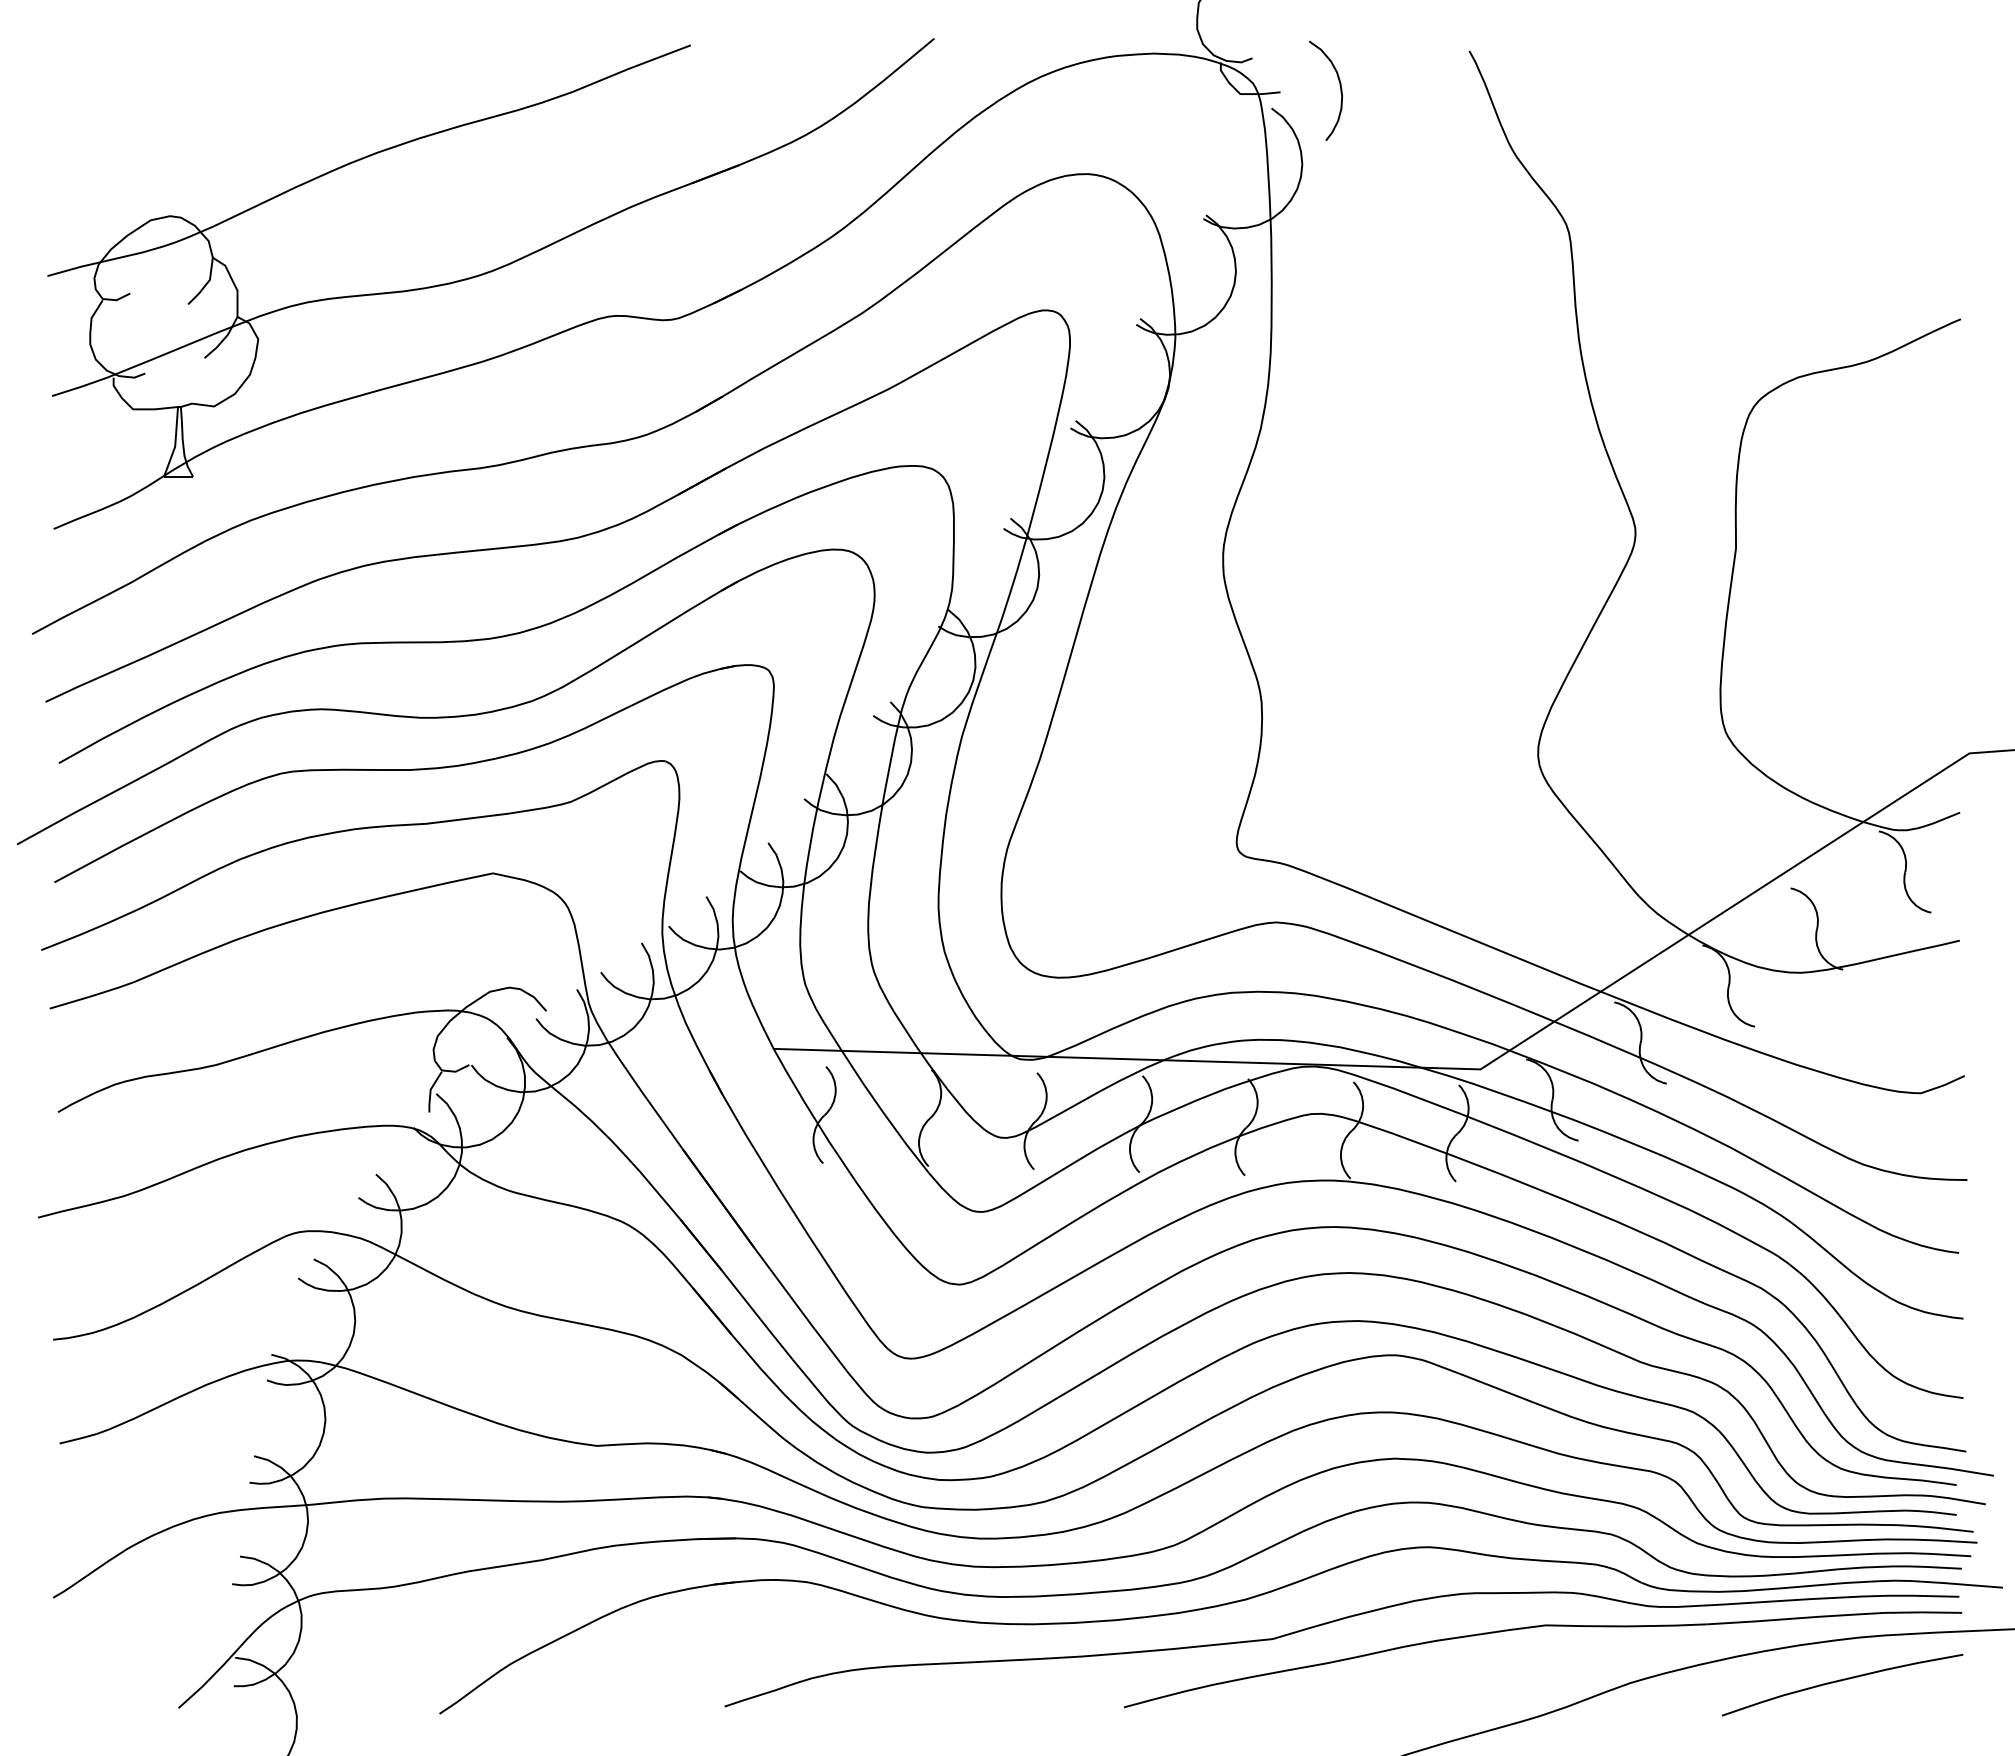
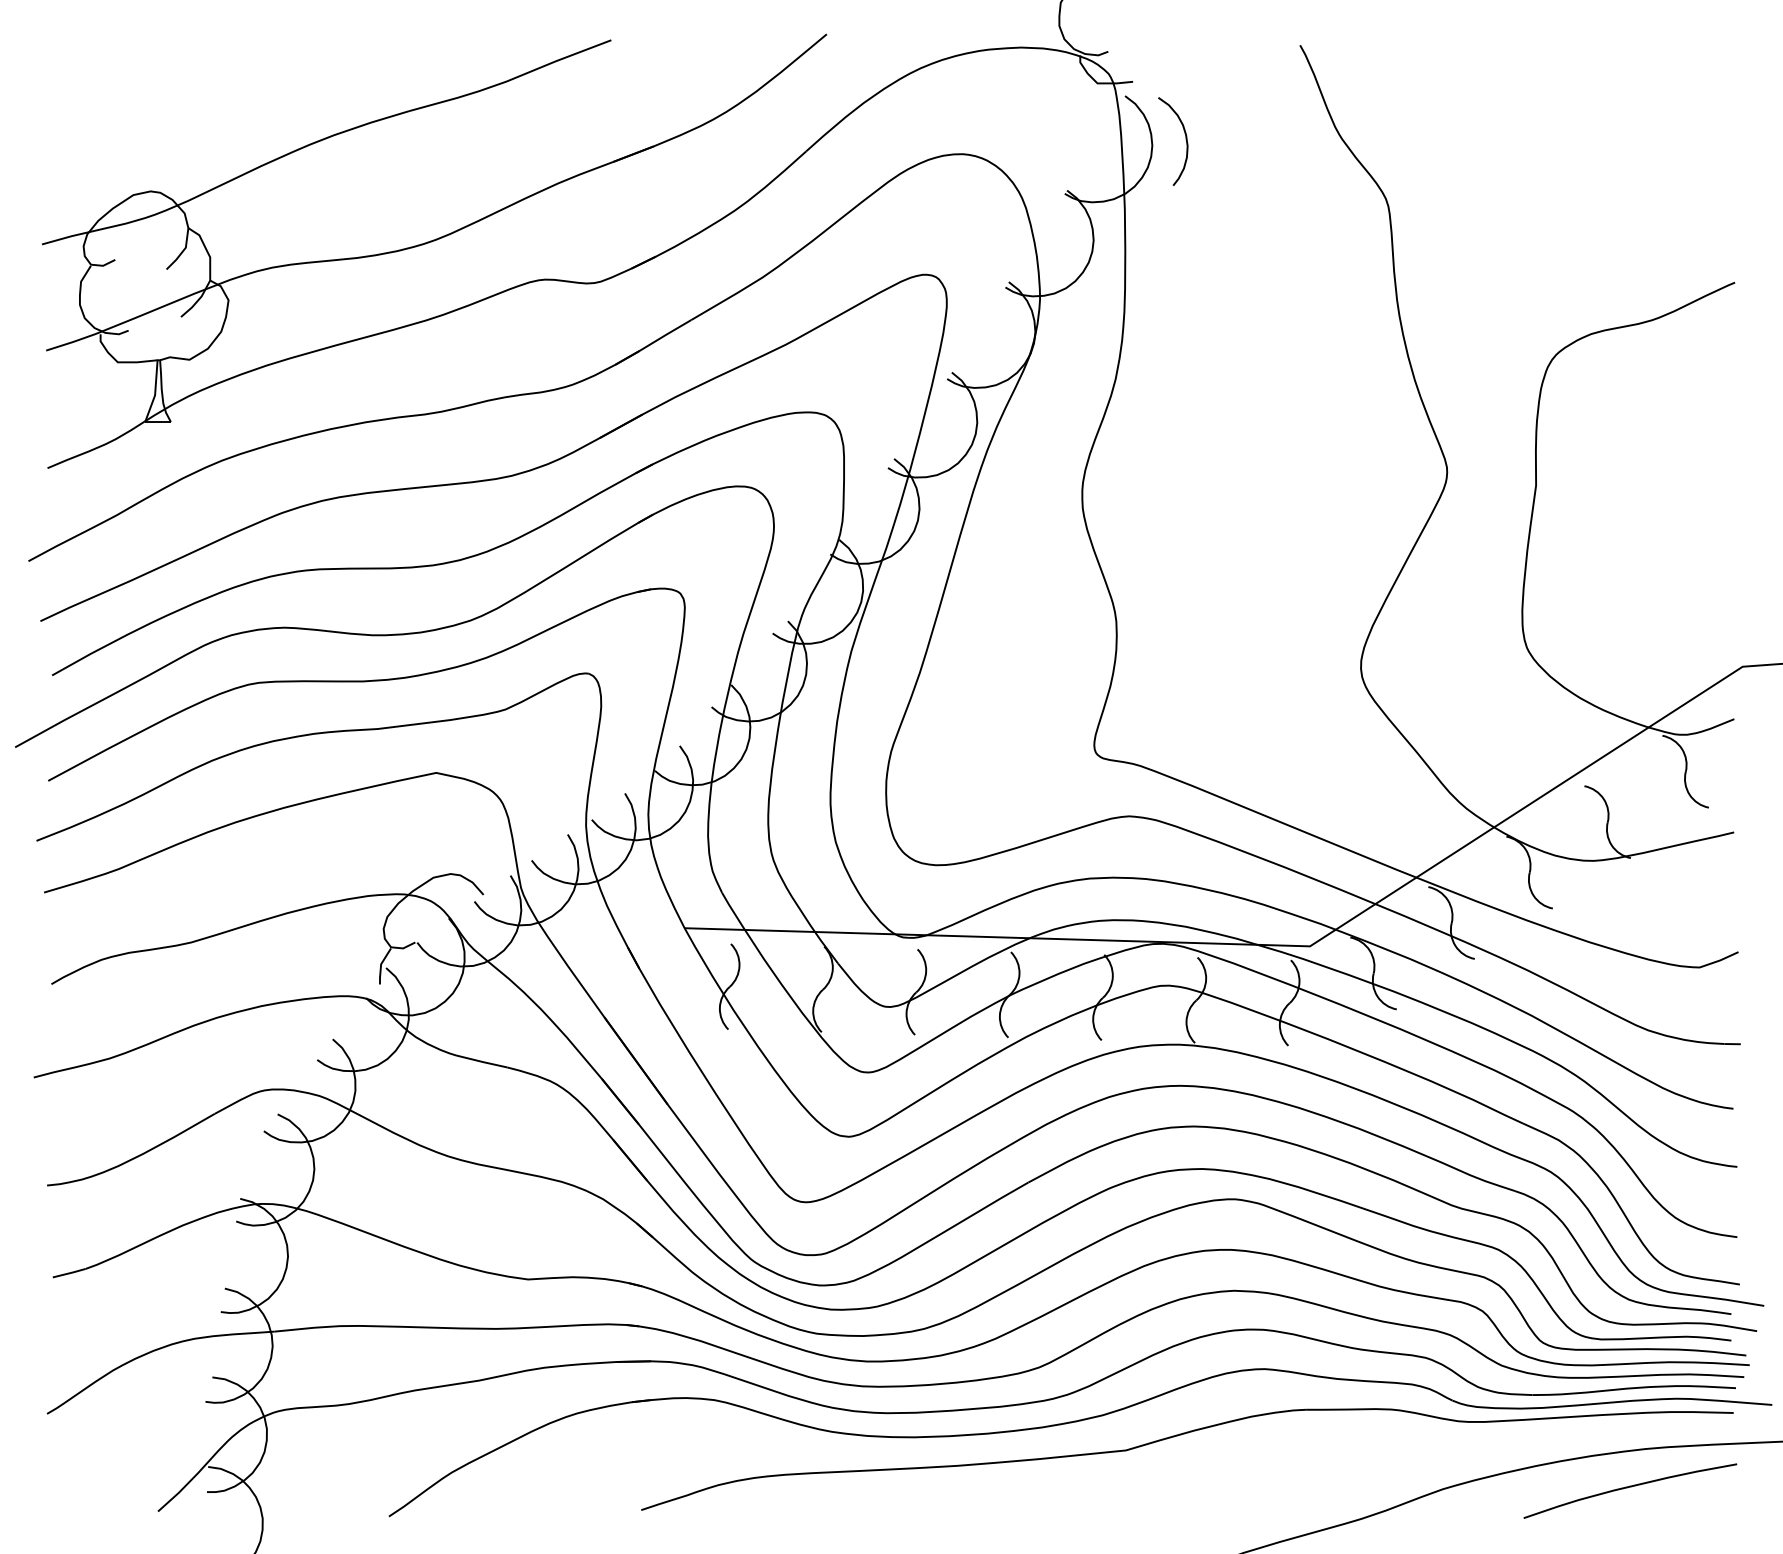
curve: (1339, 85) -> (1185, 136), moved
part: (1539, 1627) -> (1362, 1440), removed

